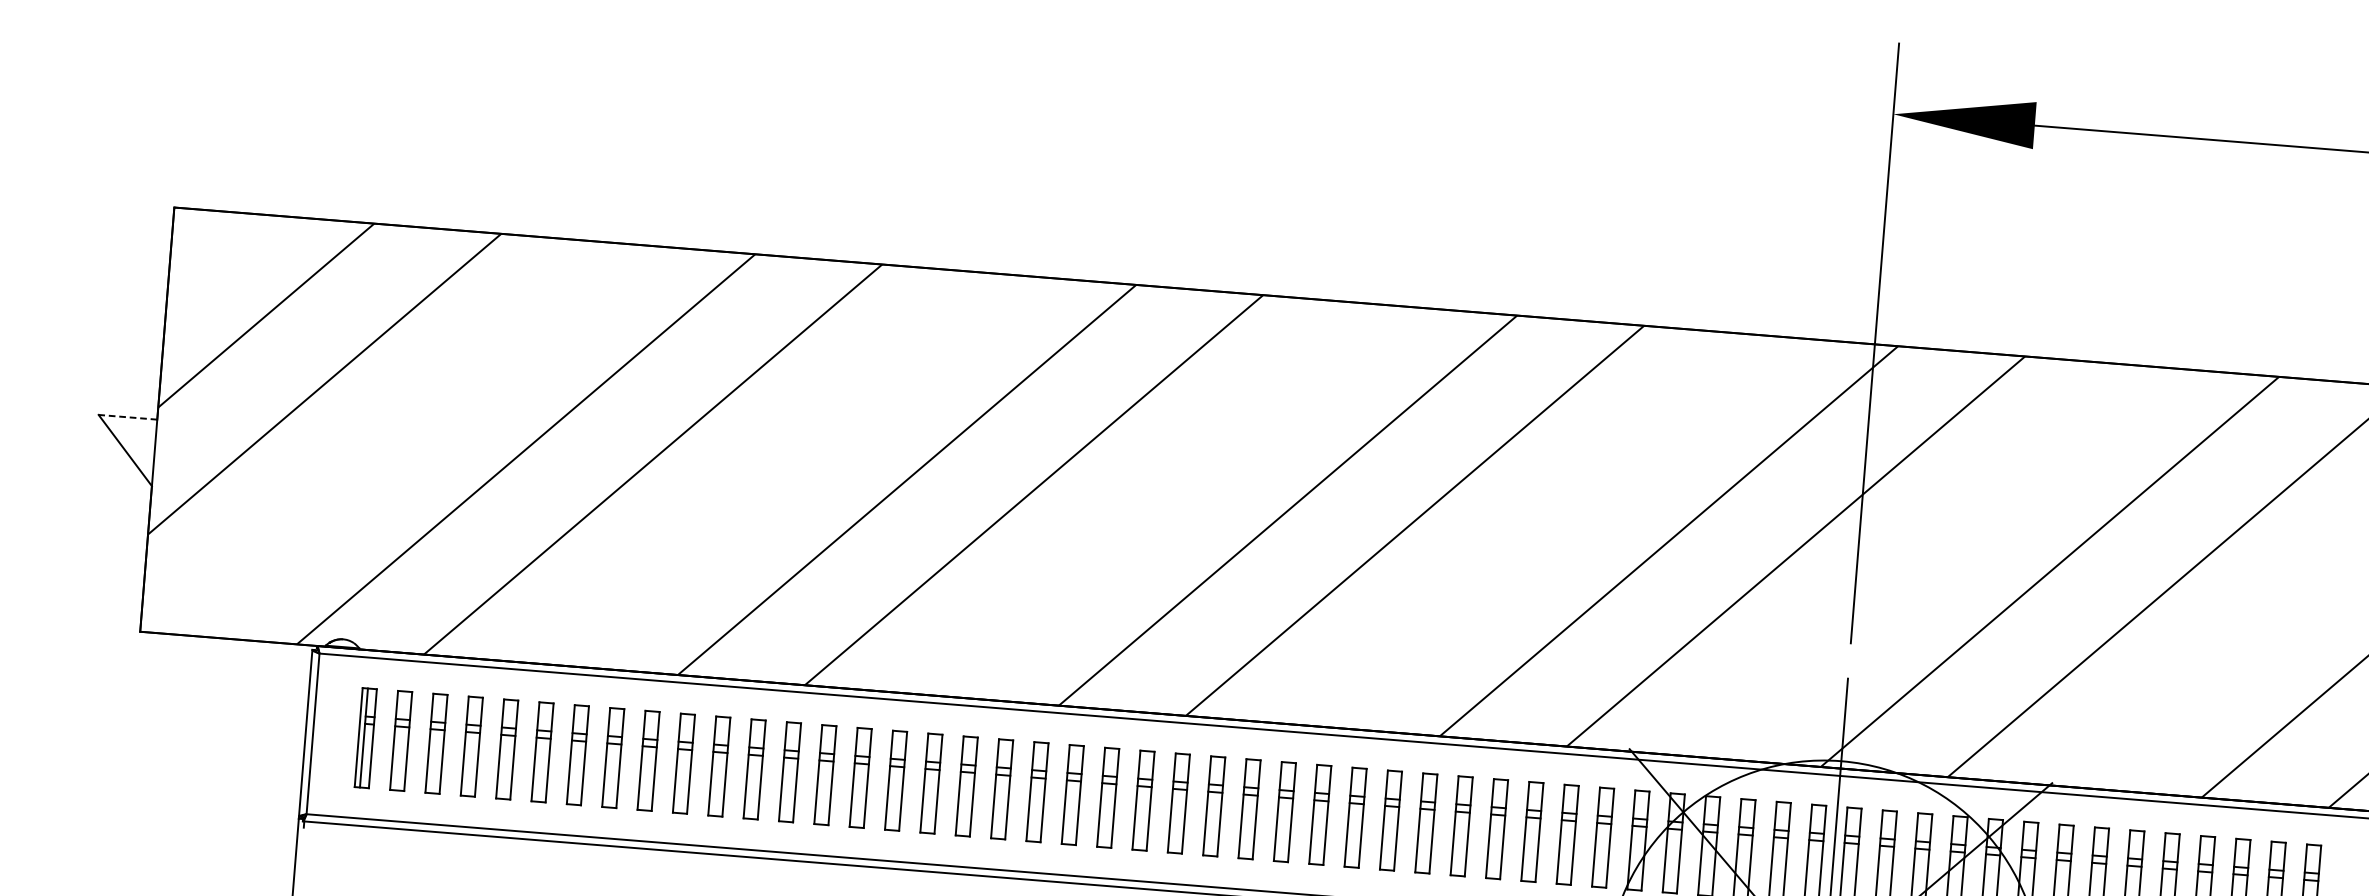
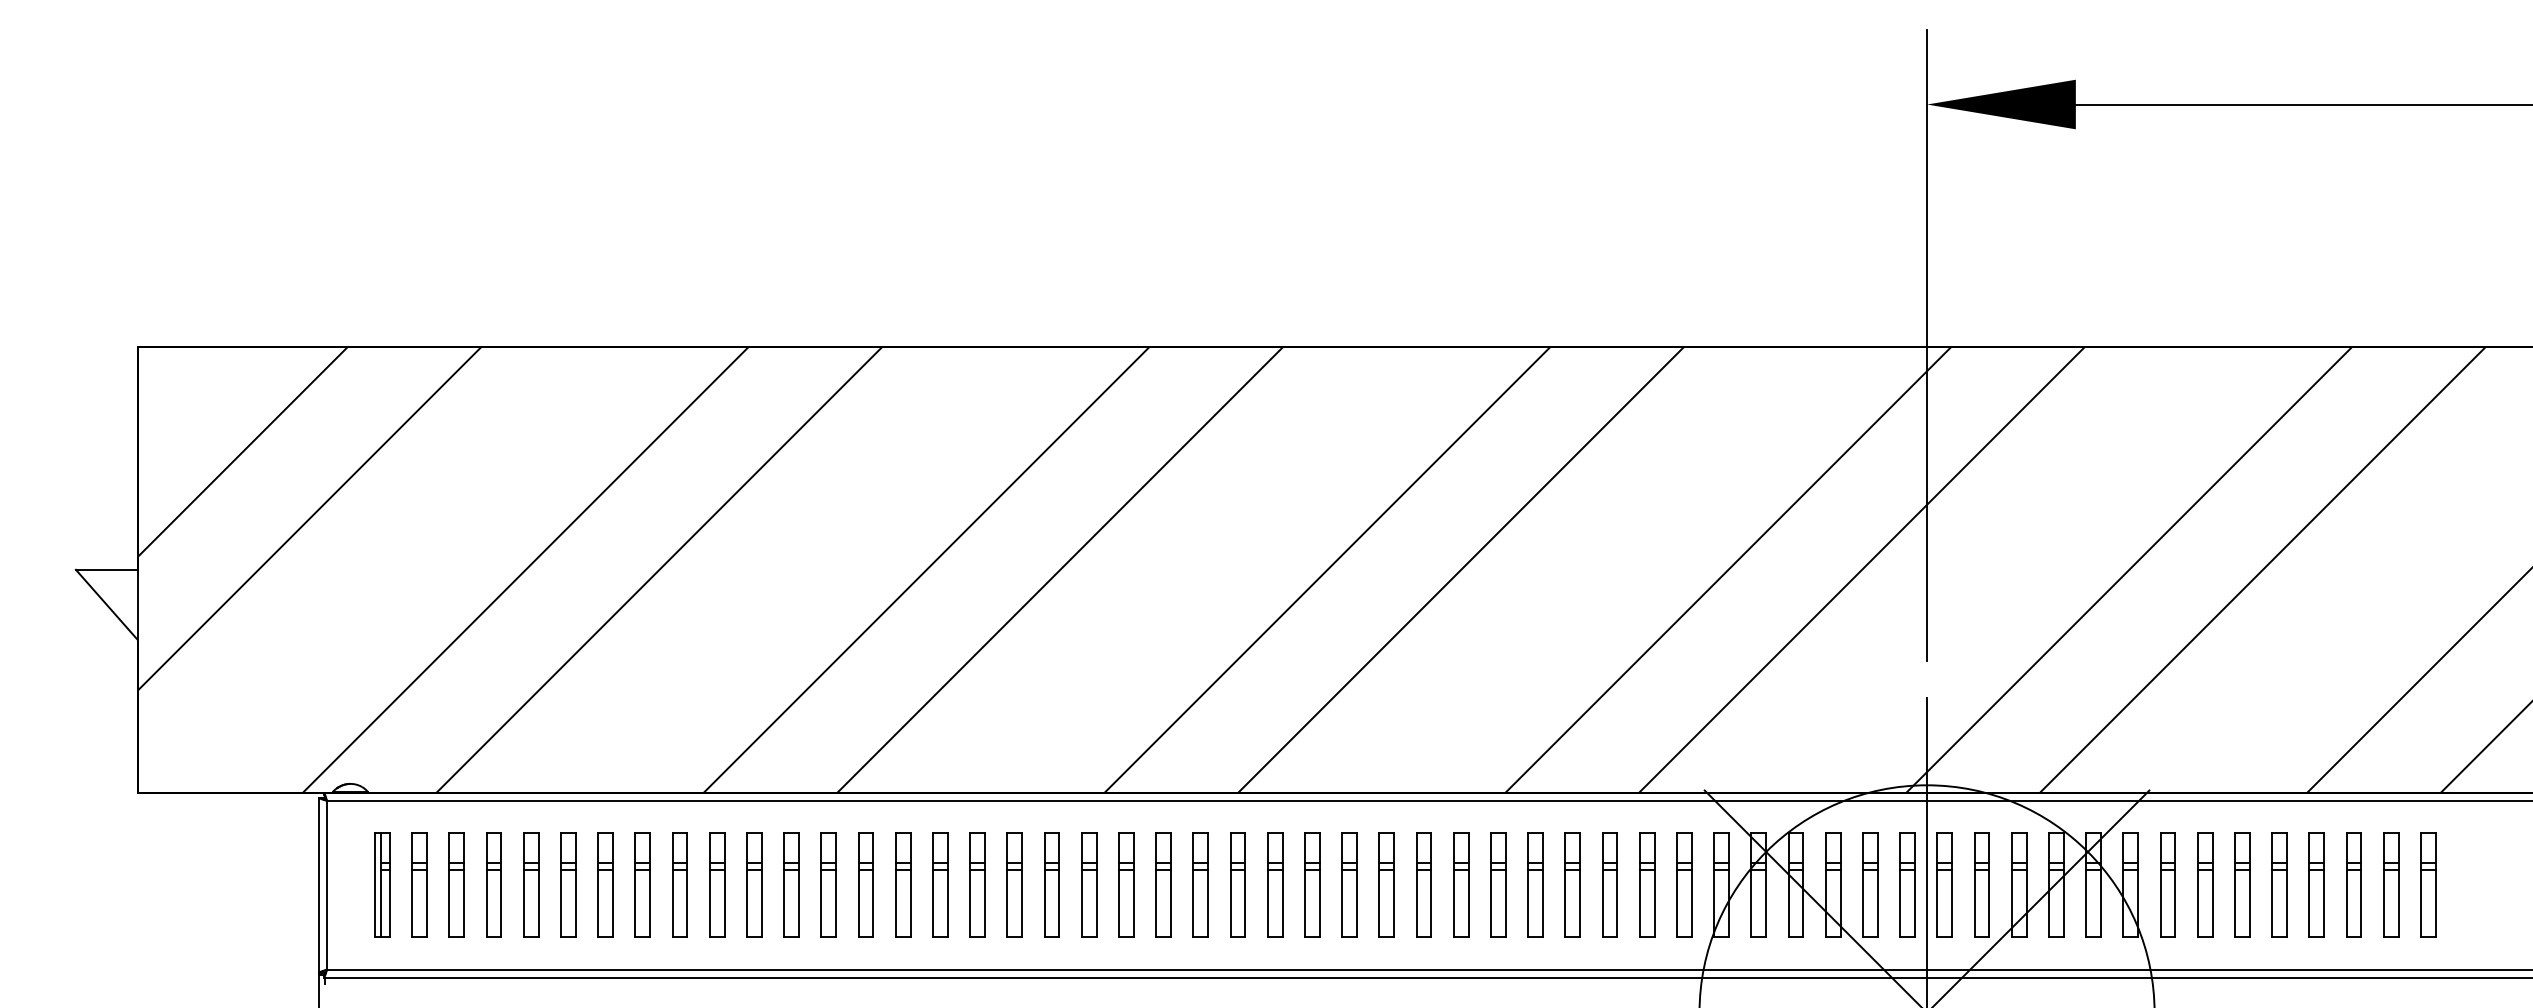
line: (127, 416) -> (106, 569), dashed -> solid

